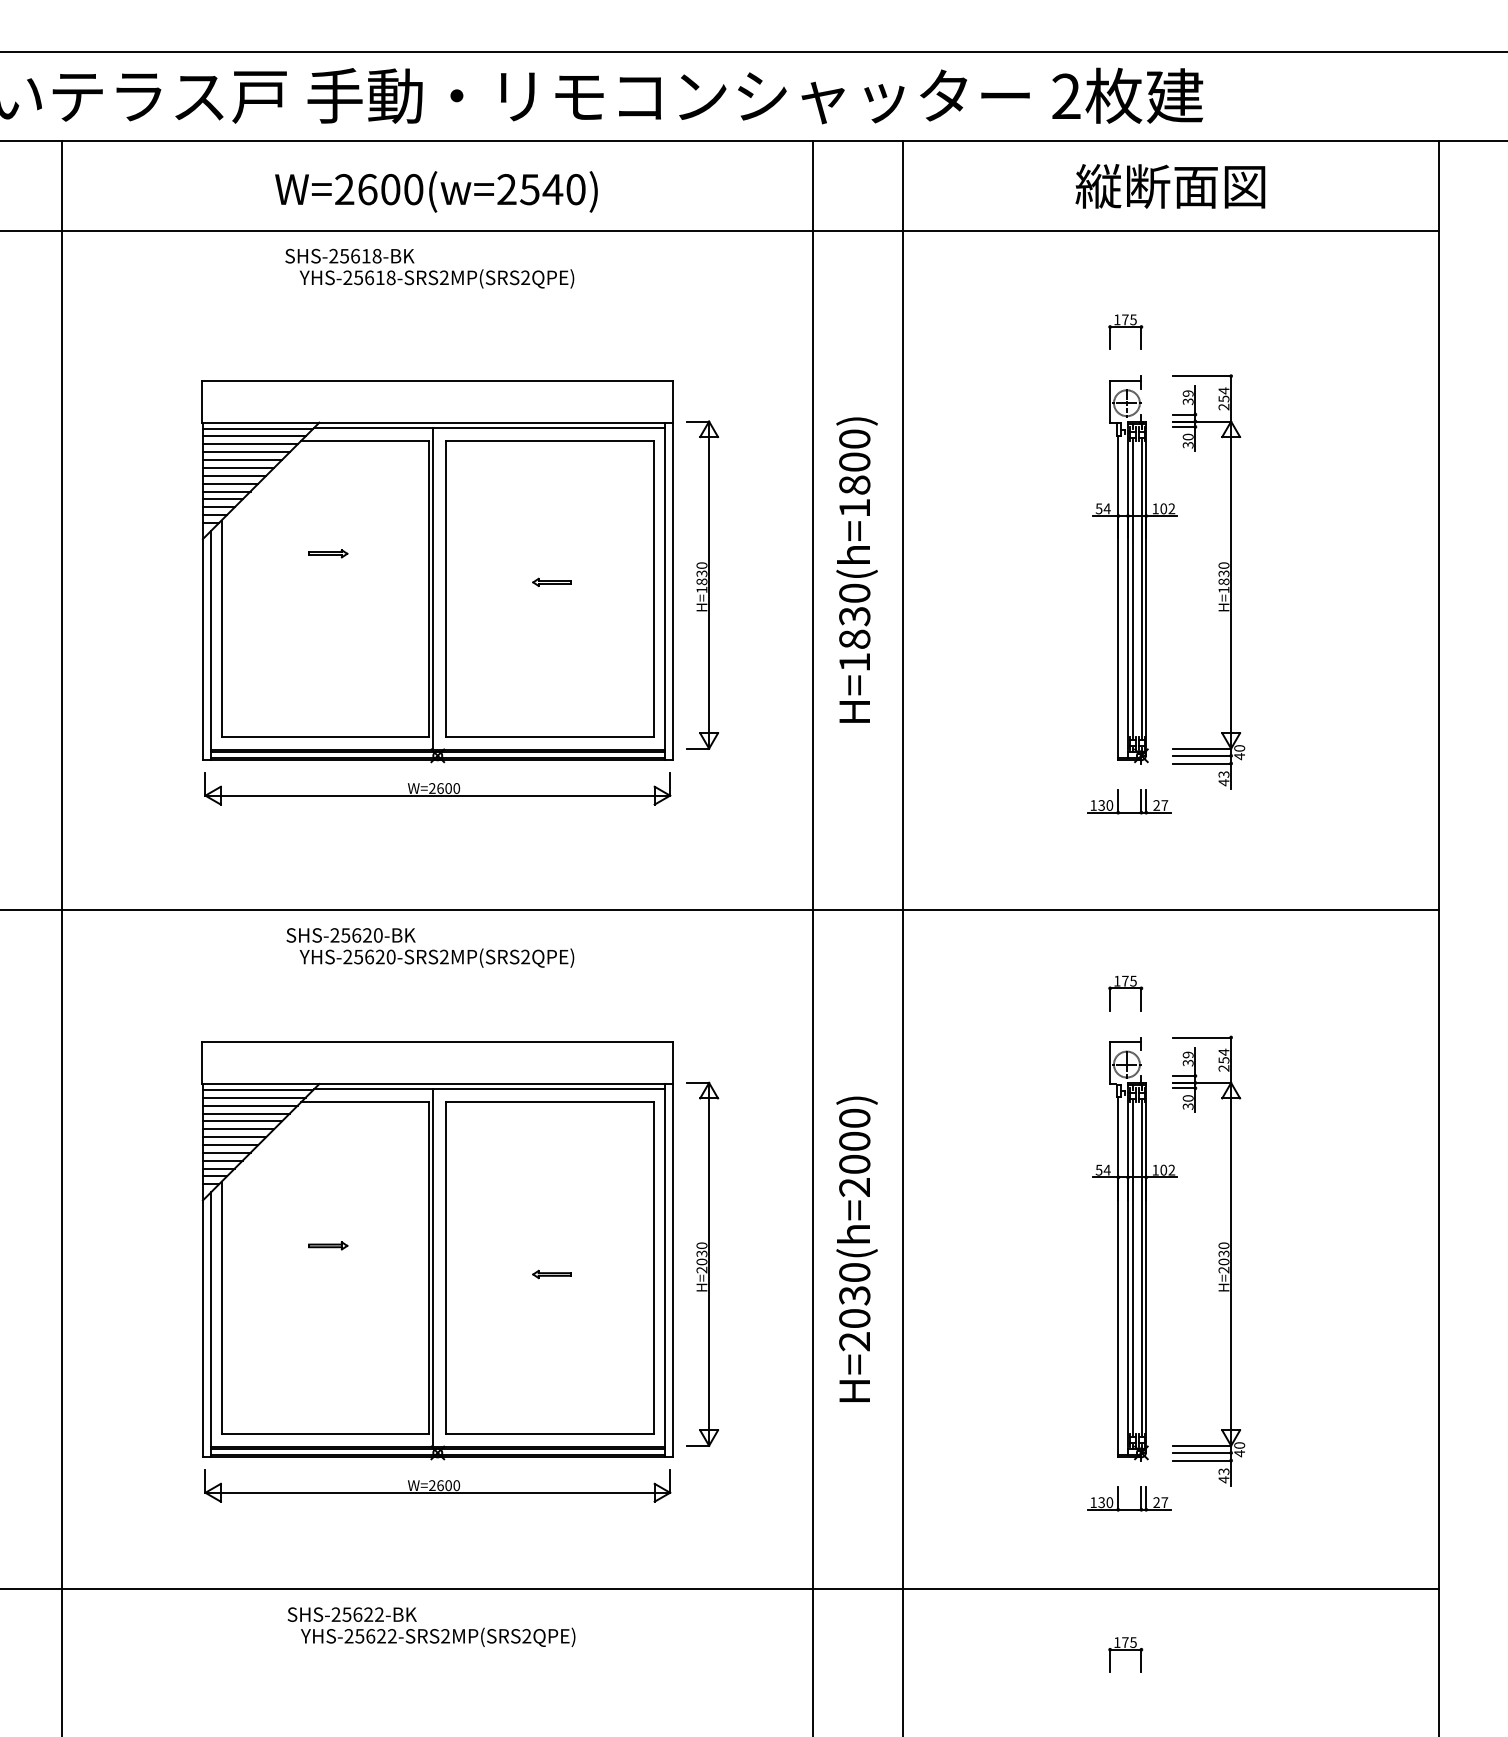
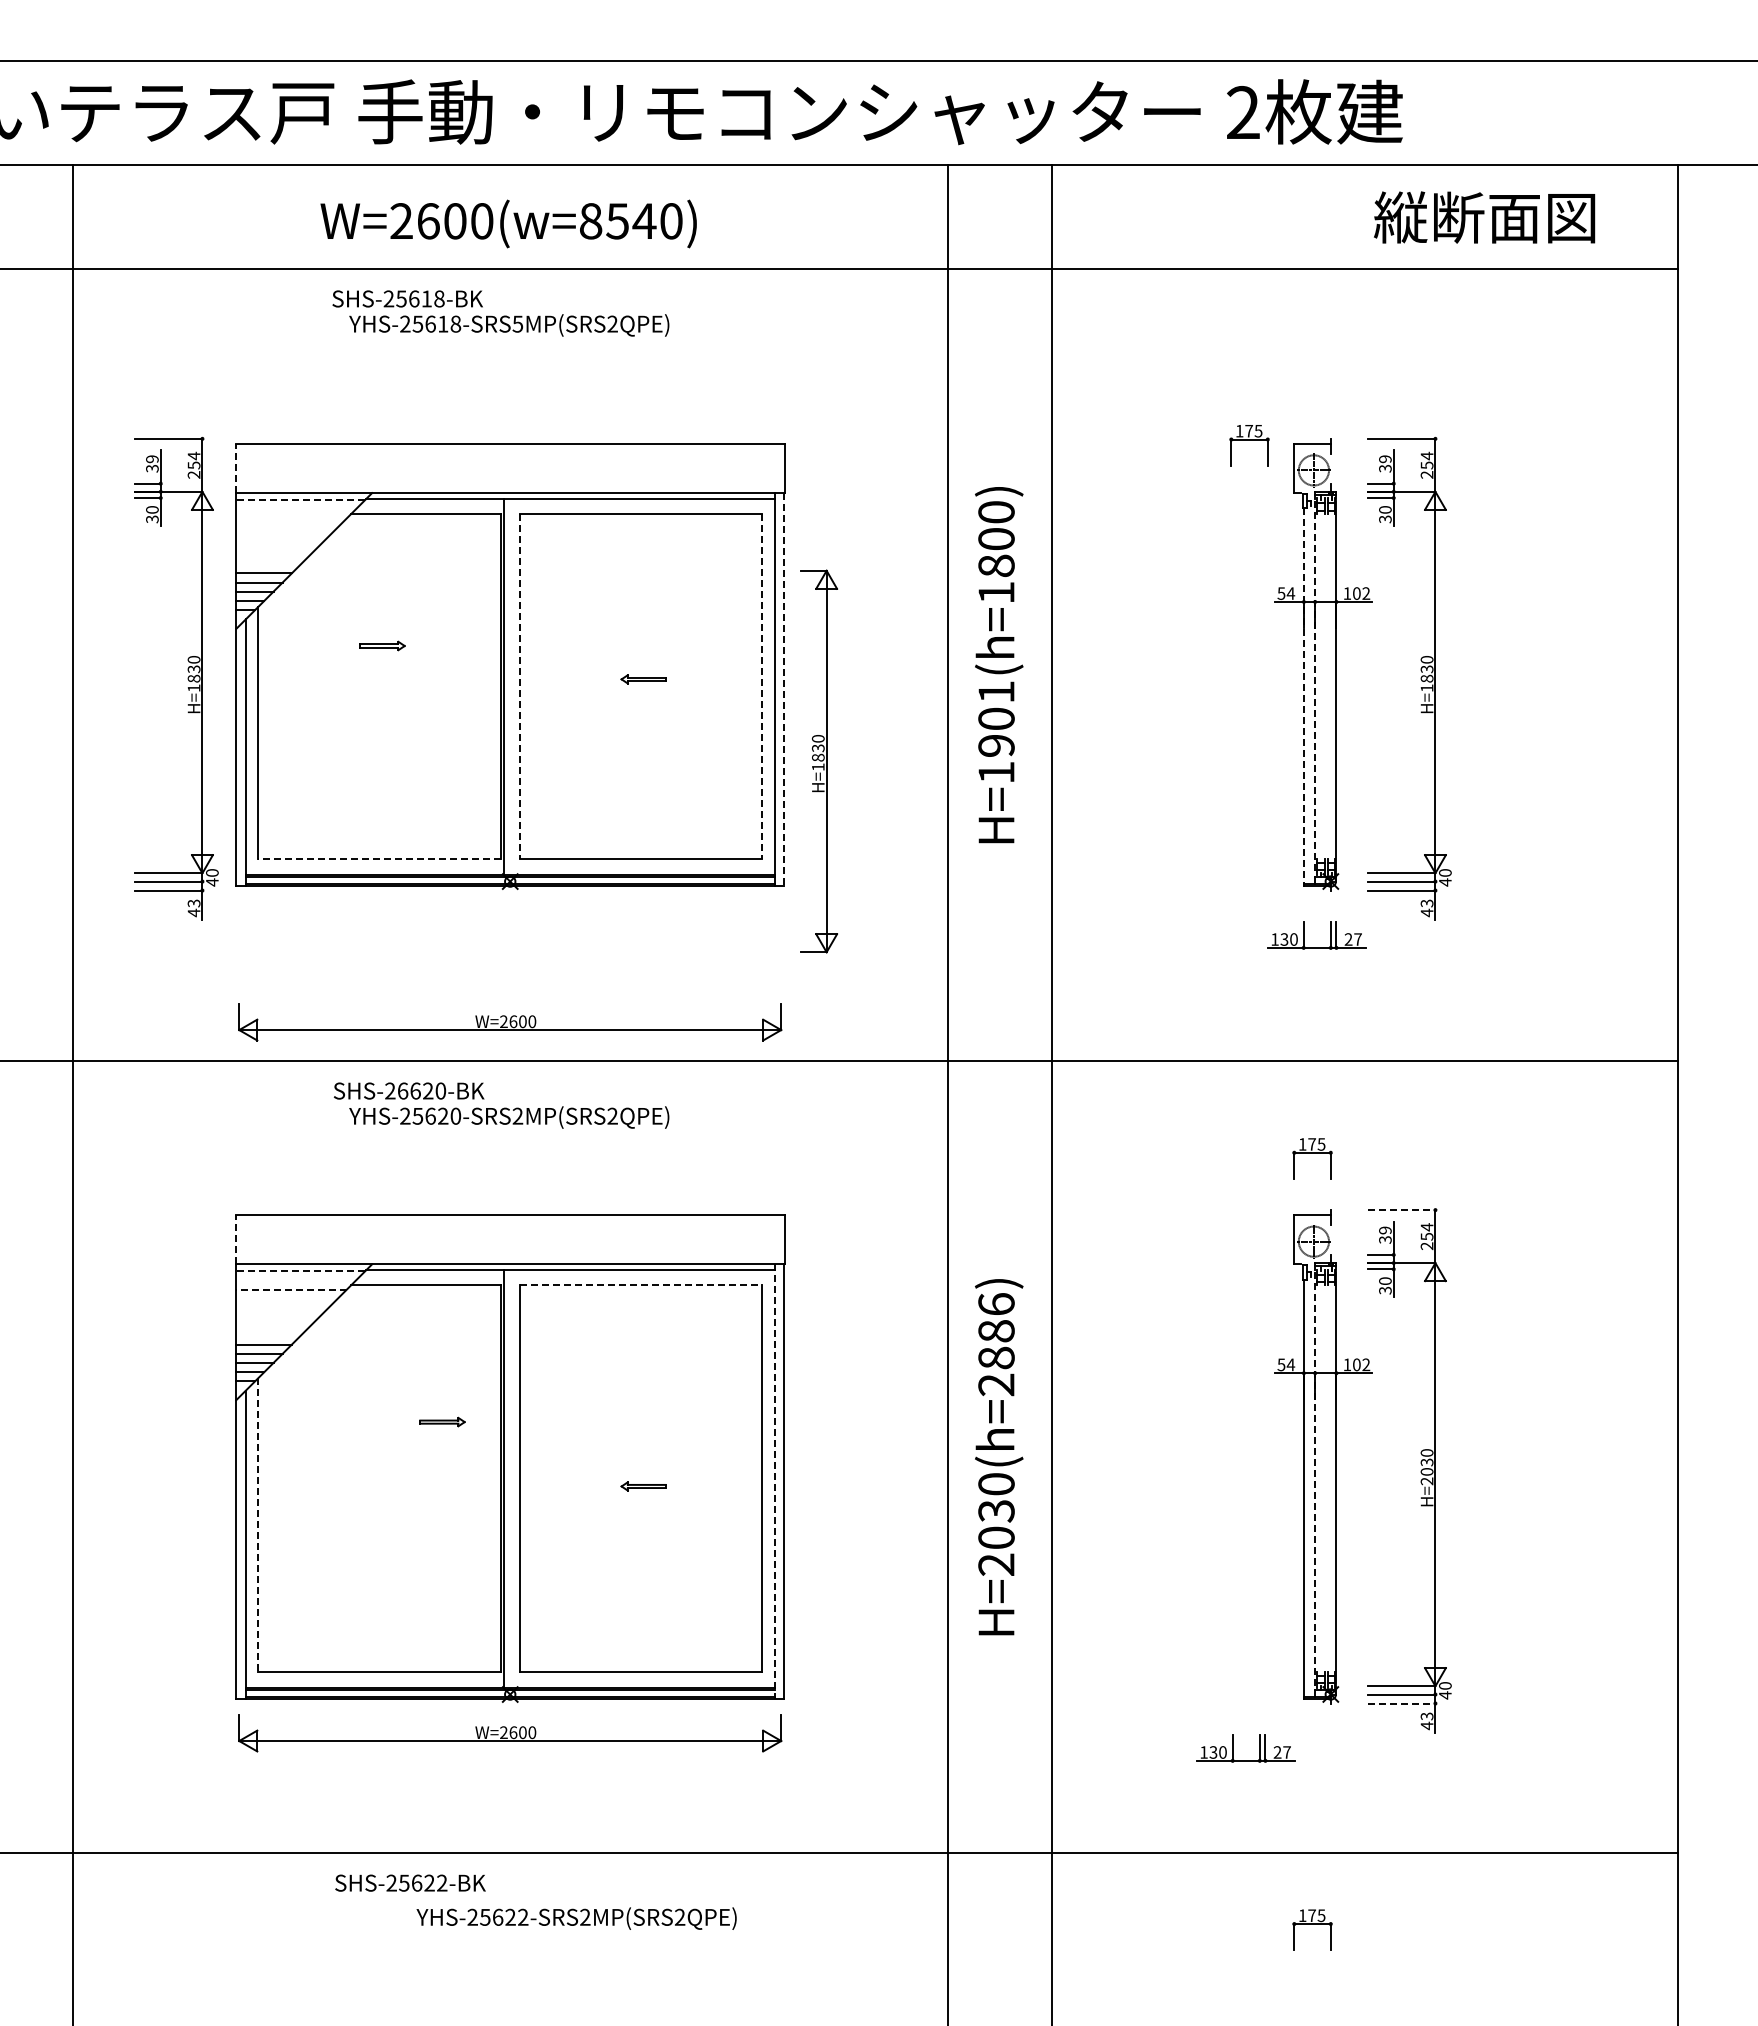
text: (1170, 186) -> (1484, 217), moved
text: (506, 189) -> (590, 221), W=2600(w=2540) -> W=2600(w=8540)
text: (444, 277) -> (517, 323), YHS-25618-SRS2MP(SRS2QPE) -> YHS-25618-SRS5MP(SRS2QPE)
part: (1125, 332) -> (1249, 445), moved
line: (202, 401) -> (235, 468), solid -> dashed
line: (257, 429) -> (300, 500), solid -> dashed
line: (254, 436) -> (296, 509), removed
line: (250, 444) -> (291, 518), removed
line: (245, 452) -> (286, 527), removed
line: (242, 459) -> (282, 536), removed
line: (238, 467) -> (277, 545), removed
line: (234, 476) -> (273, 555), removed
line: (230, 483) -> (268, 564), removed
part: (161, 581) -> (187, 678), added
part: (702, 585) -> (819, 761), moved
line: (1132, 588) -> (1320, 686), removed
line: (1142, 588) -> (1331, 686), removed
line: (445, 589) -> (519, 687), solid -> dashed
line: (654, 589) -> (762, 687), solid -> dashed
line: (1128, 589) -> (1315, 687), solid -> dashed
line: (672, 591) -> (784, 689), solid -> dashed
line: (1118, 597) -> (1303, 696), solid -> dashed
text: (854, 615) -> (996, 718), H=1830(h=1800) -> H=1901(h=1800)
line: (324, 736) -> (378, 859), solid -> dashed
part: (438, 789) -> (510, 1022), moved
text: (345, 934) -> (402, 1090), SHS-25620-BK -> SHS-26620-BK
line: (1202, 1037) -> (1401, 1210), solid -> dashed
line: (202, 1062) -> (235, 1239), solid -> dashed
line: (257, 1090) -> (300, 1271), solid -> dashed
line: (254, 1097) -> (296, 1280), removed
line: (550, 1102) -> (641, 1285), solid -> dashed
line: (250, 1105) -> (291, 1289), solid -> dashed
line: (245, 1113) -> (286, 1298), removed
line: (242, 1121) -> (282, 1307), removed
line: (238, 1129) -> (277, 1317), removed
line: (234, 1137) -> (273, 1326), removed
text: (854, 1141) -> (996, 1331), H=2030(h=2000) -> H=2030(h=2886)
line: (230, 1145) -> (268, 1335), removed
part: (328, 1245) -> (442, 1421), moved
part: (702, 1264) -> (819, 1474), removed
line: (1132, 1267) -> (1320, 1478), removed
line: (1142, 1267) -> (1331, 1478), removed
line: (1128, 1269) -> (1315, 1480), solid -> dashed
line: (664, 1271) -> (774, 1482), solid -> dashed
line: (221, 1307) -> (258, 1525), solid -> dashed
line: (1202, 1460) -> (1401, 1703), solid -> dashed
part: (1118, 1499) -> (1233, 1748), moved
text: (438, 1637) -> (576, 1918), moved

